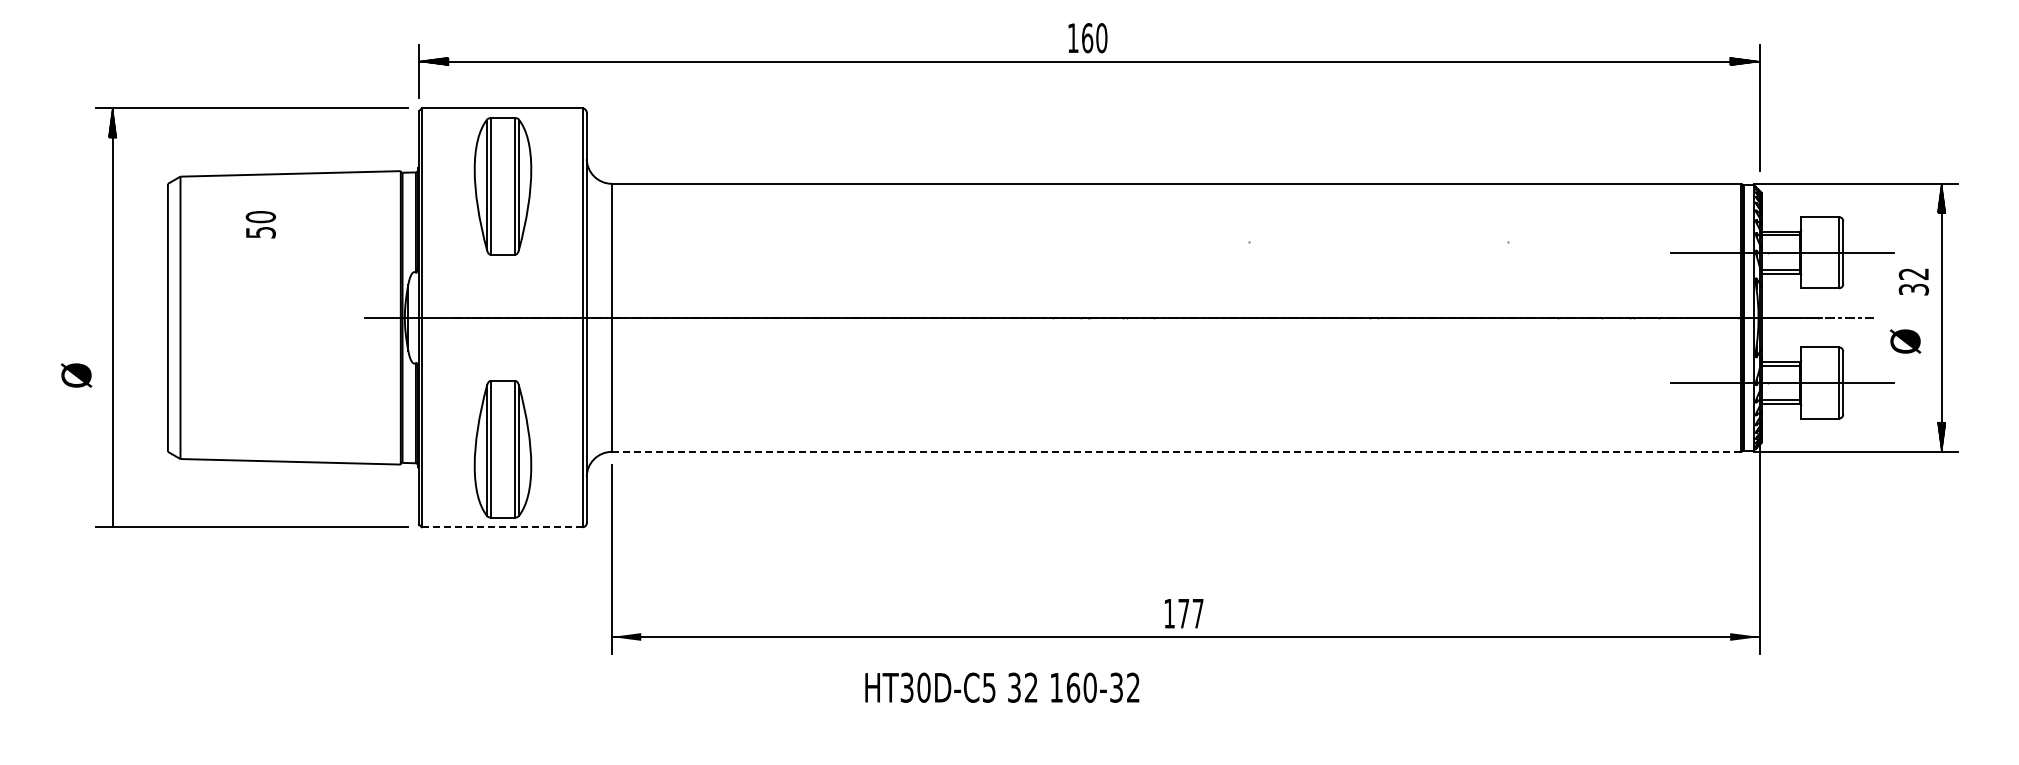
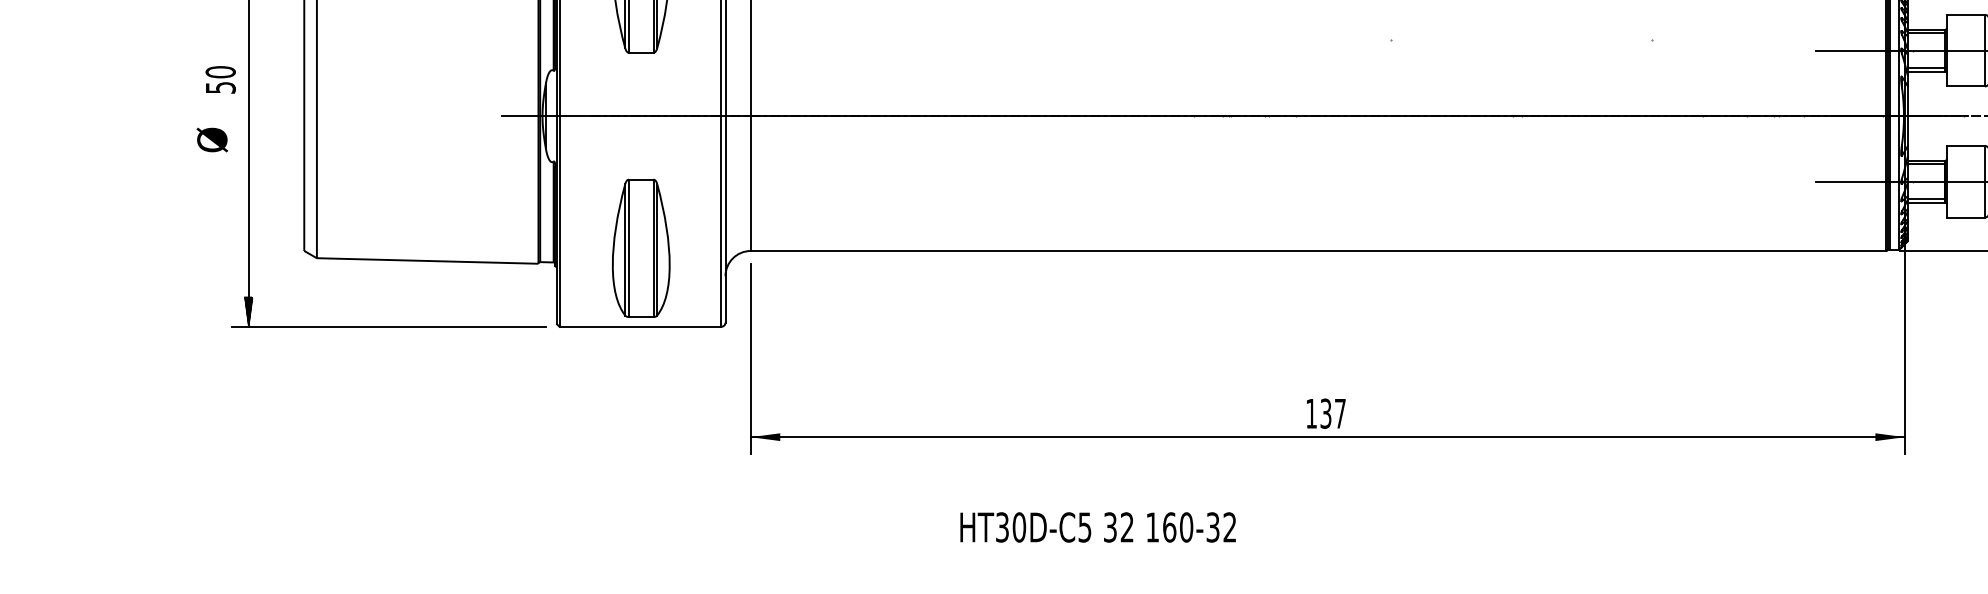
text: (260, 224) -> (220, 79), moved
text: (76, 375) -> (212, 140), moved
line: (1176, 451) -> (1318, 250), dashed -> solid
hatch: (112, 512) -> (248, 311), added
line: (502, 527) -> (640, 327), dashed -> solid
text: (1183, 613) -> (1325, 413), 177 -> 137
text: (1002, 687) -> (1098, 527), moved

